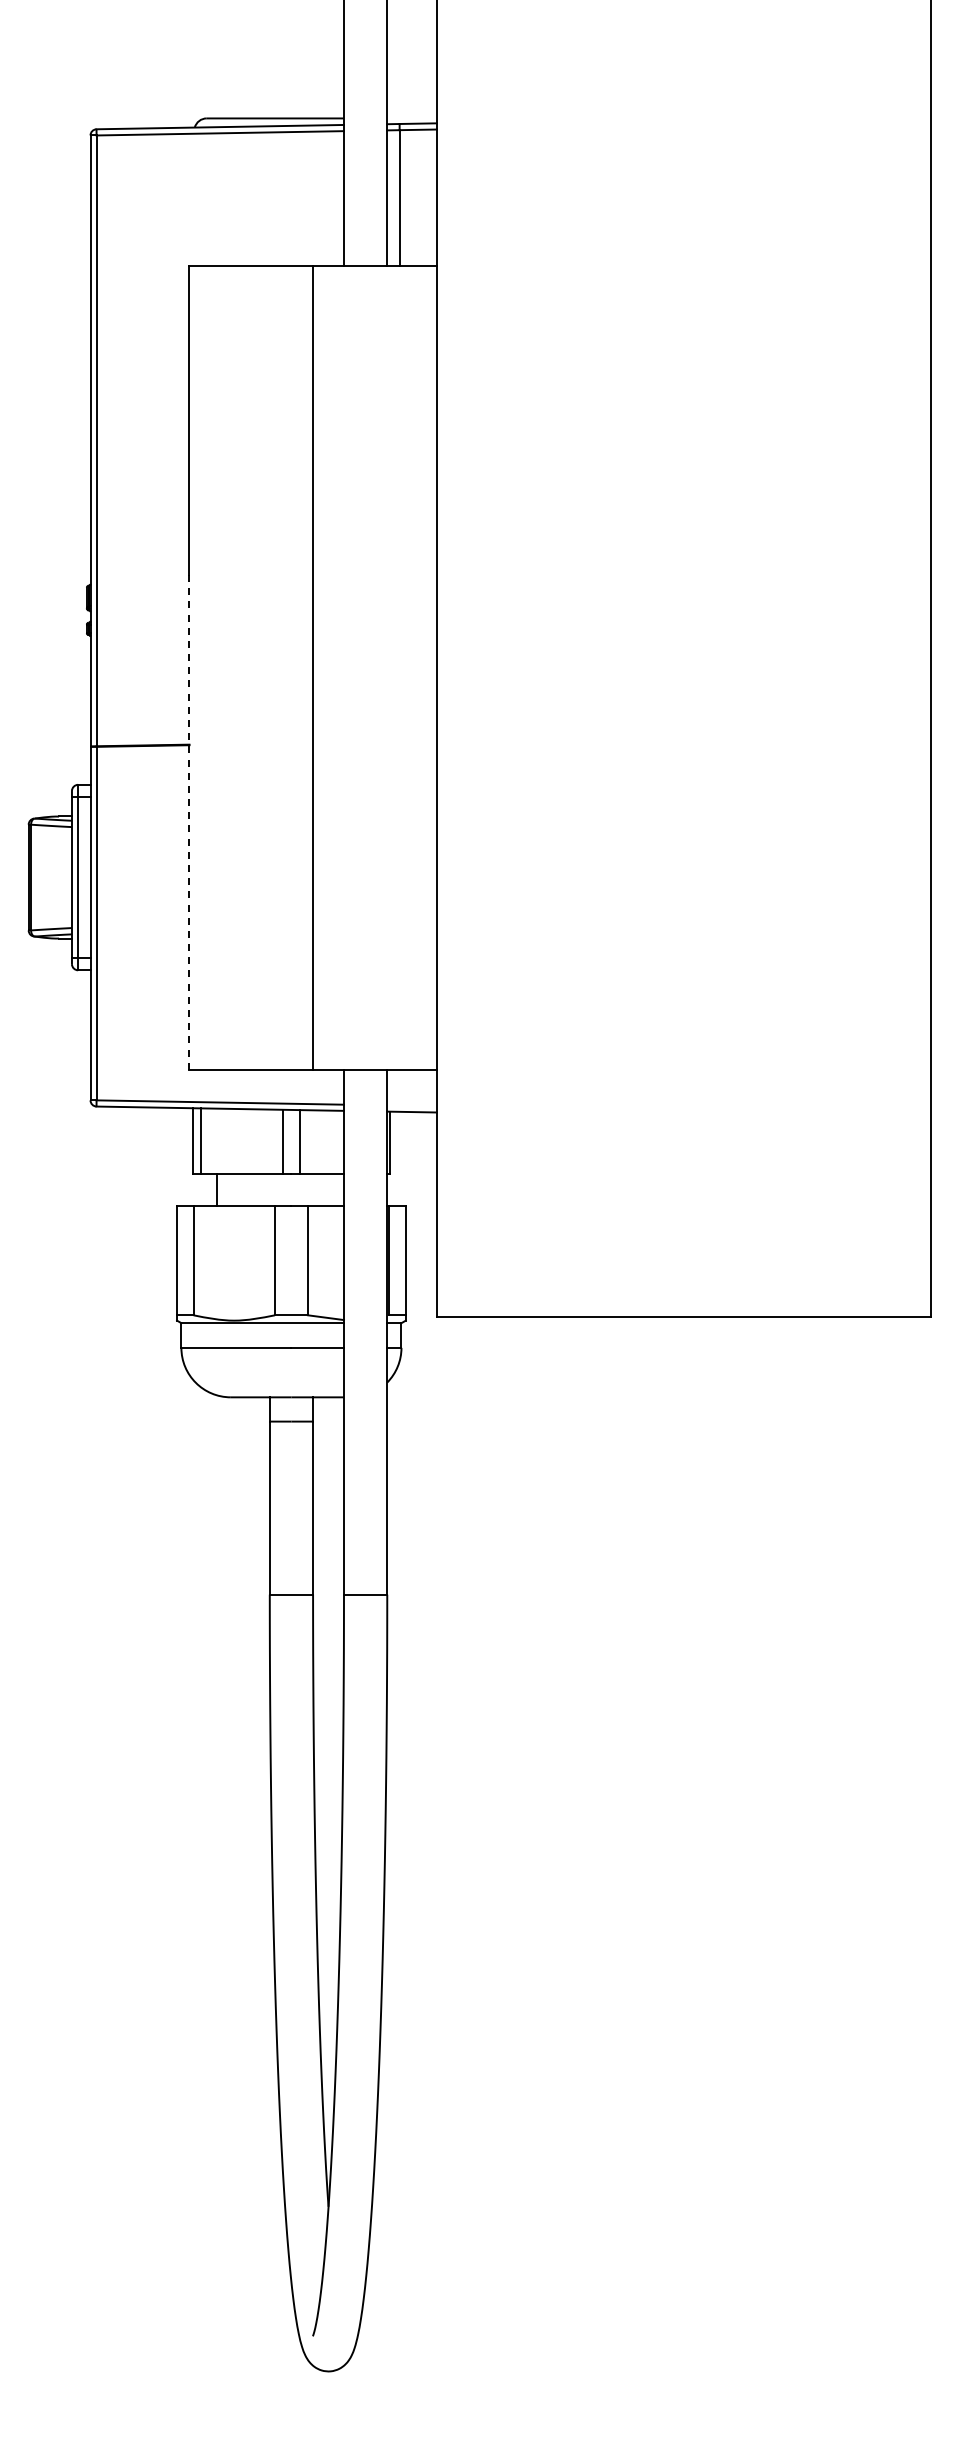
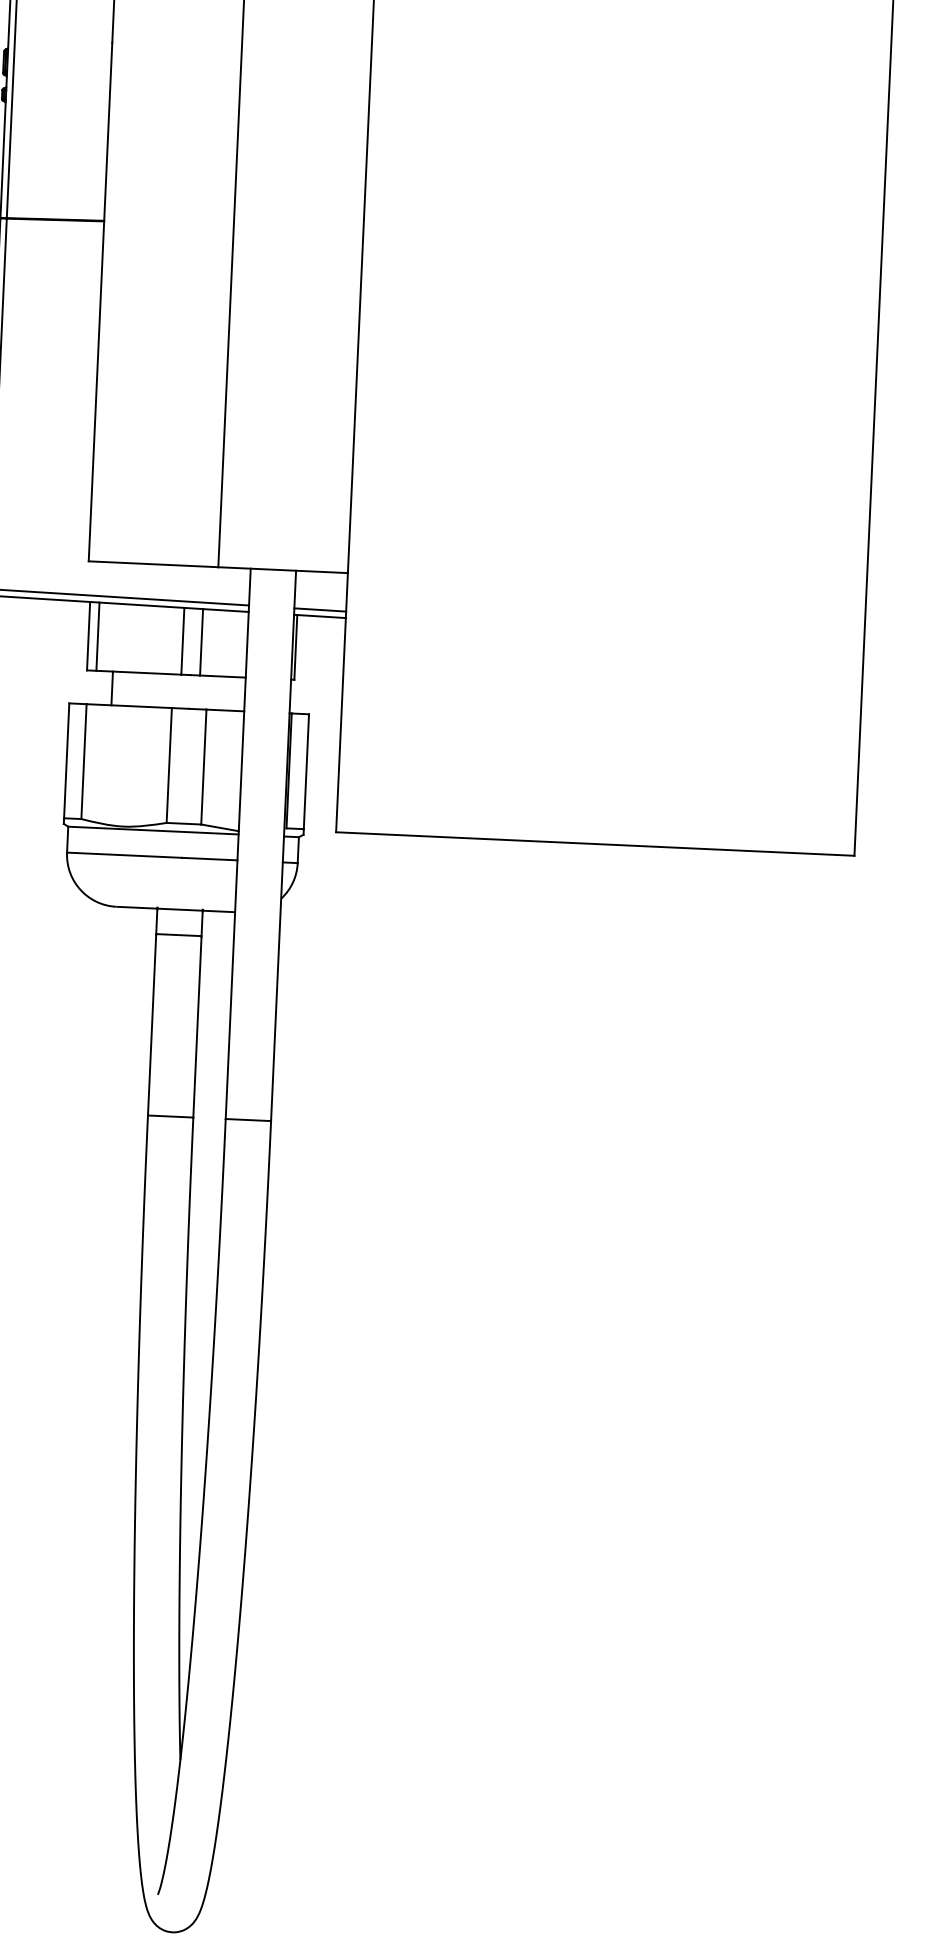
line: (189, 822) -> (100, 302), dashed -> solid
line: (411, 1105) -> (319, 609), added

